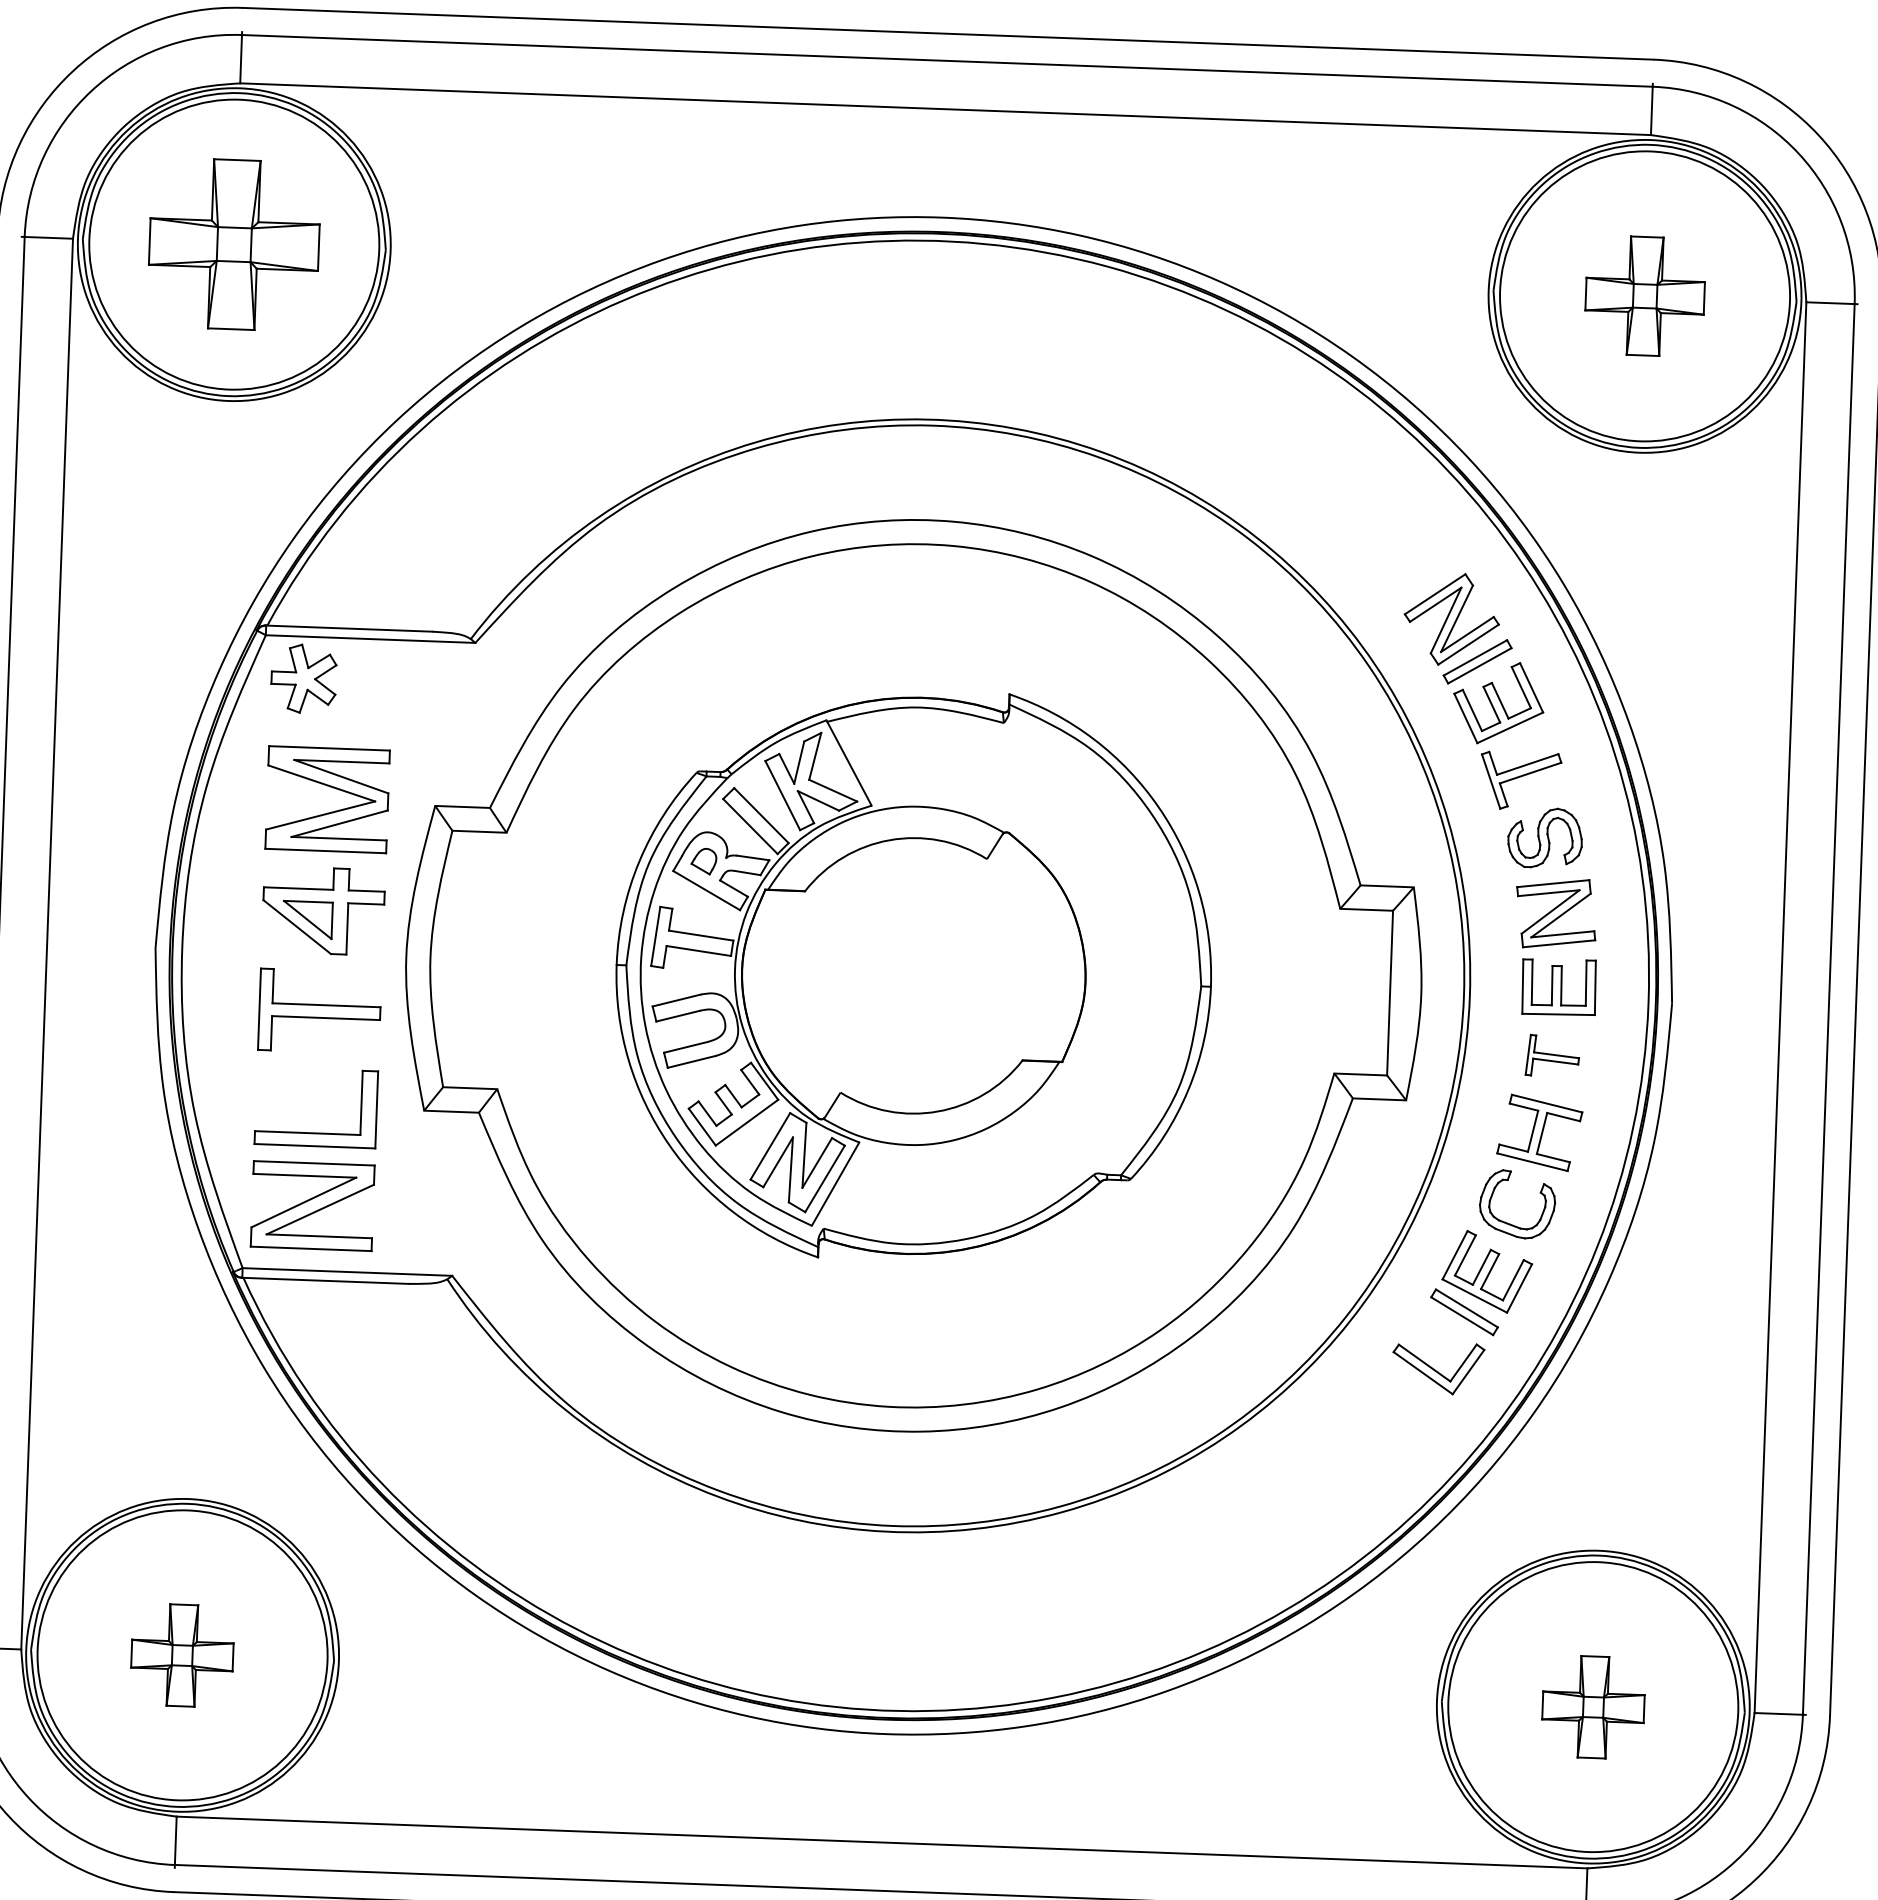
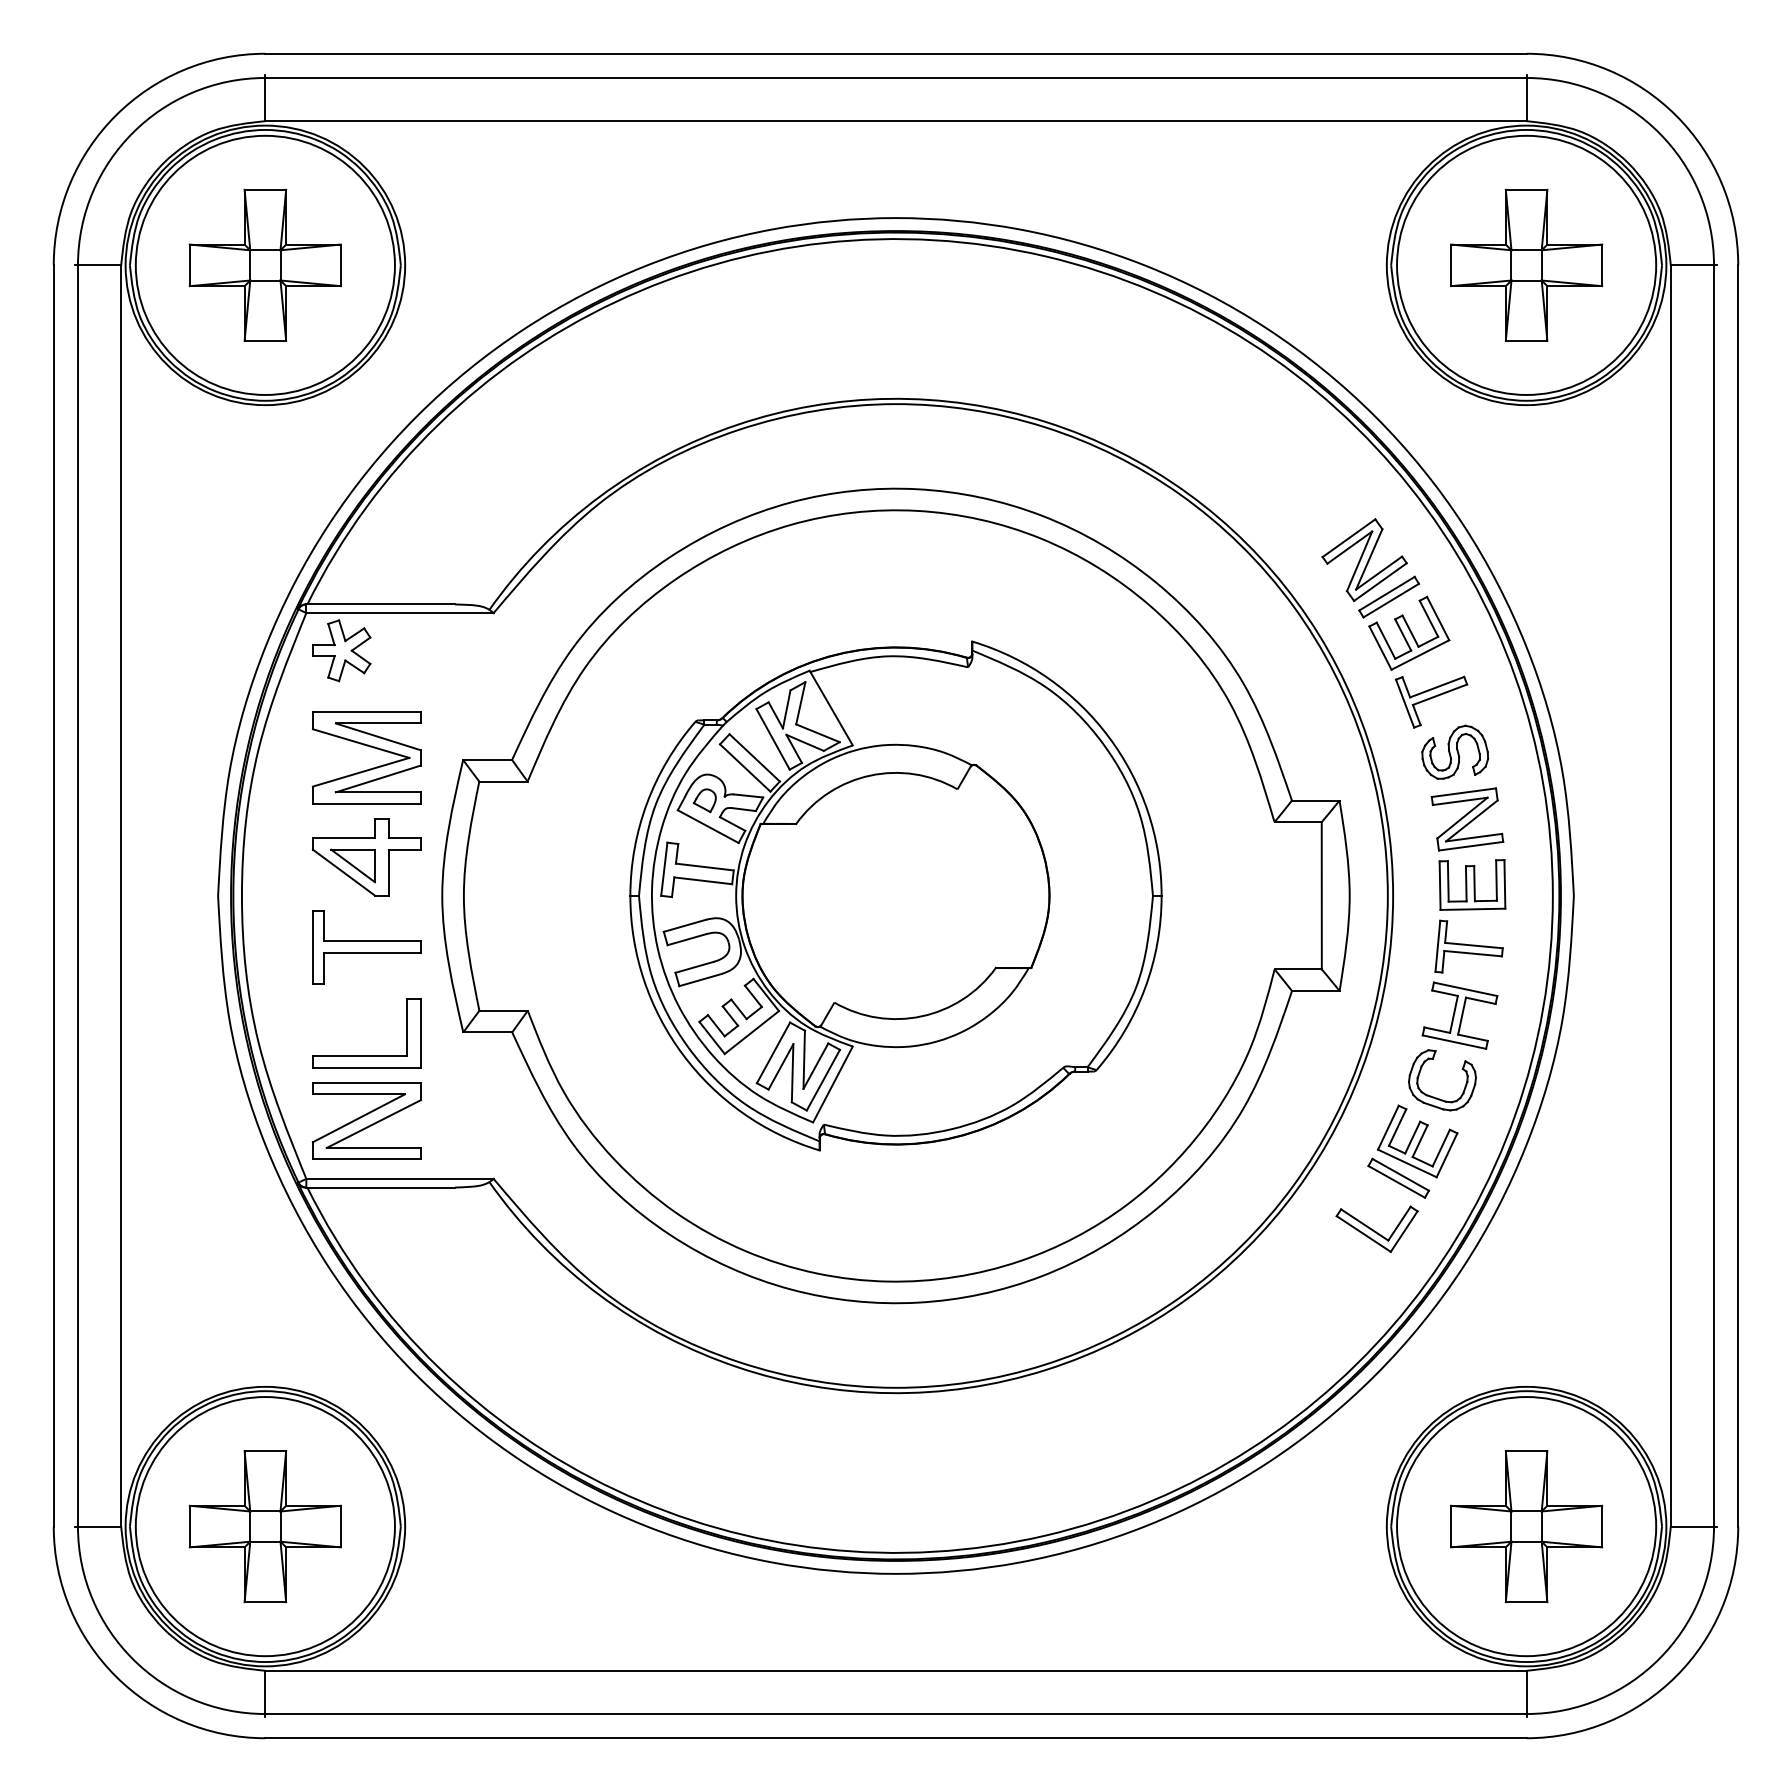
part: (1644, 295) -> (1526, 264), size x1.43
part: (1552, 1055) -> (1468, 946), size x1.43
part: (181, 1655) -> (264, 1526), size x1.67
part: (1593, 1706) -> (1526, 1526), size x1.67

